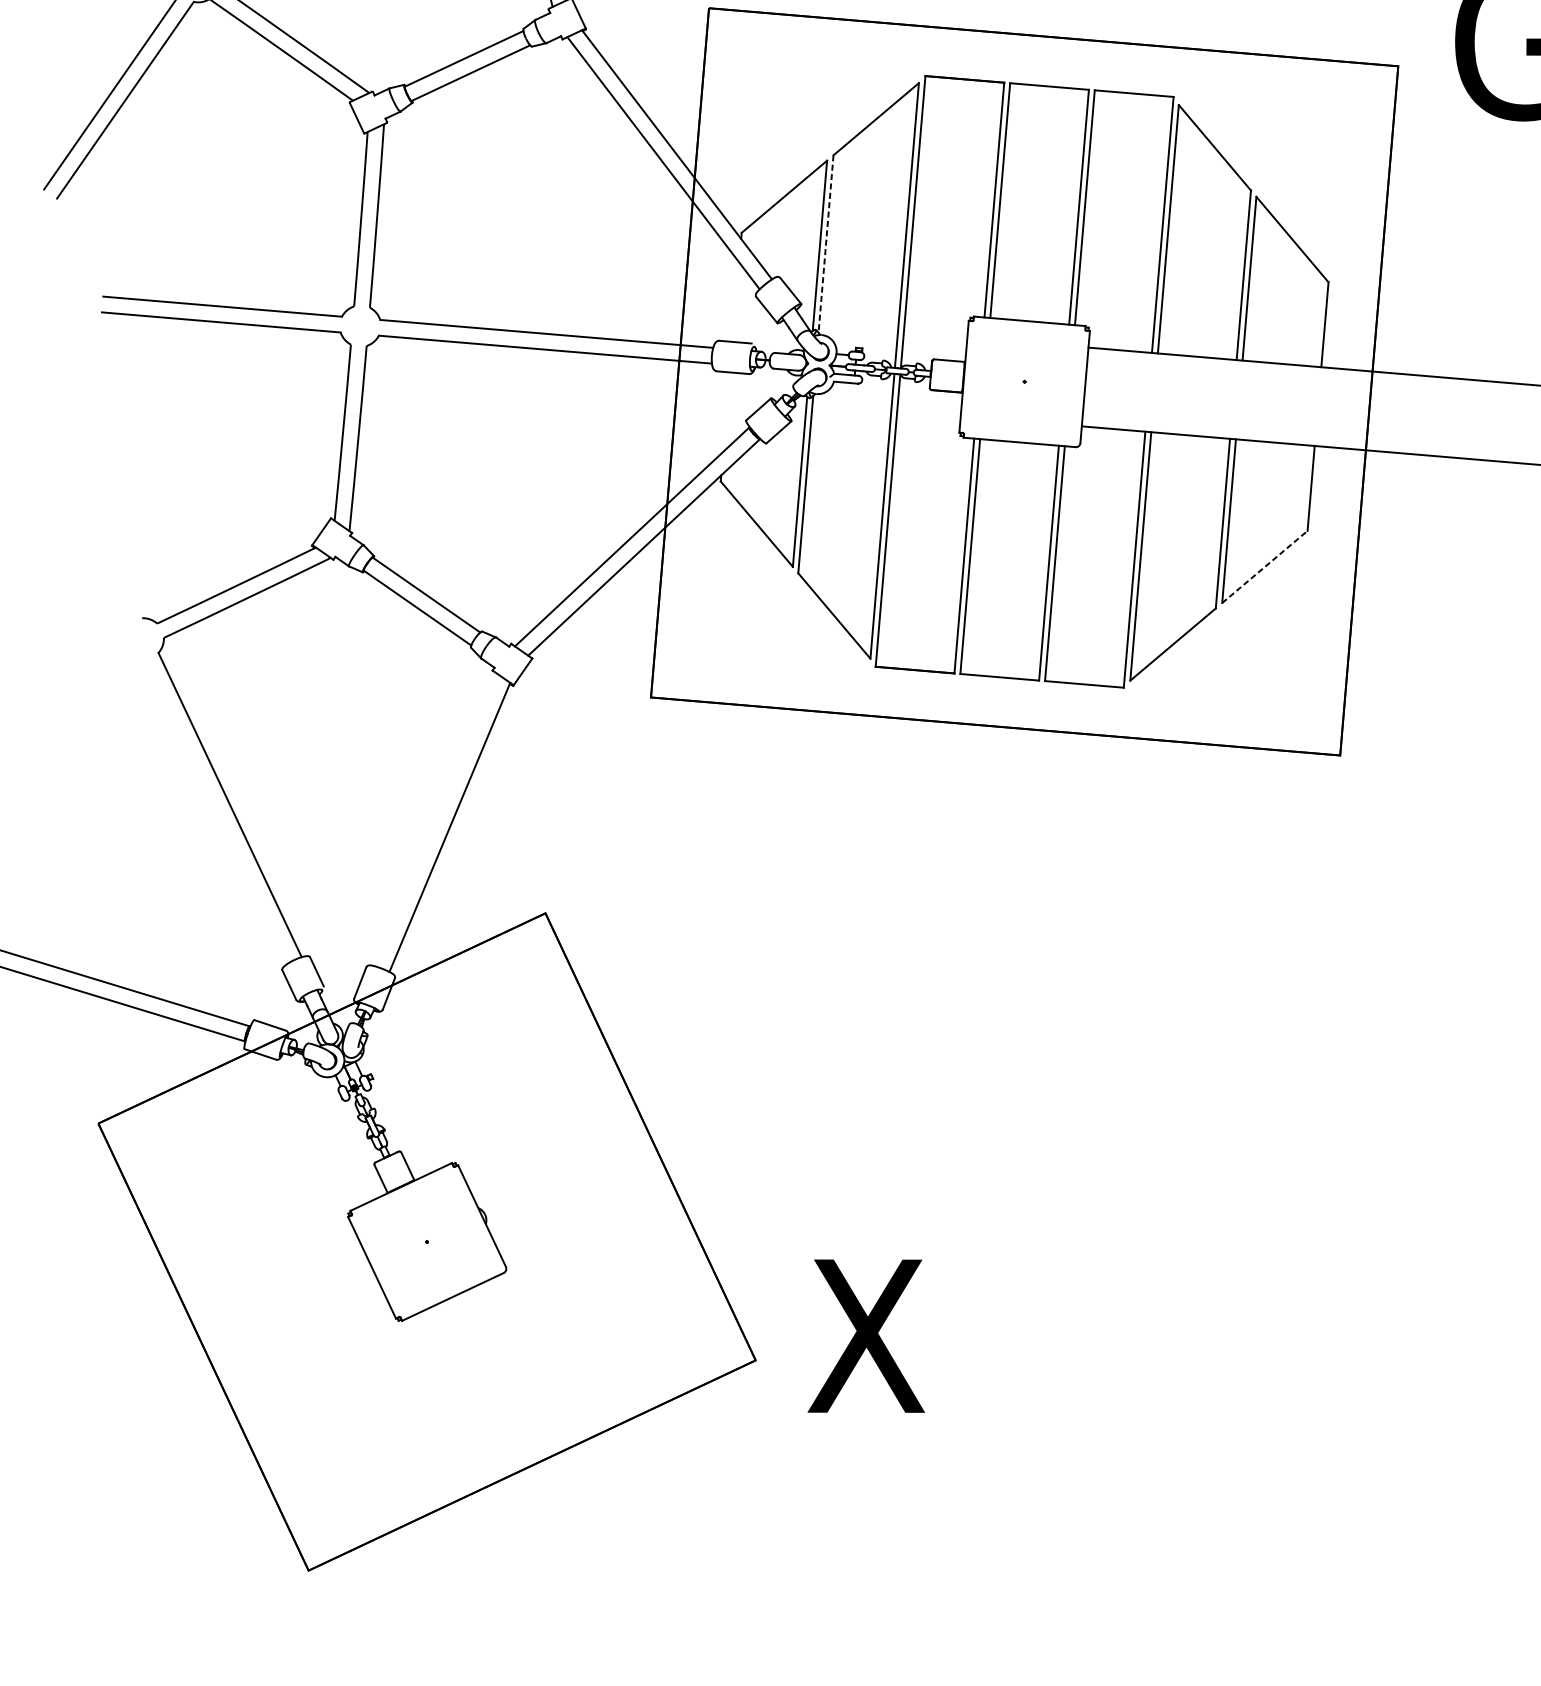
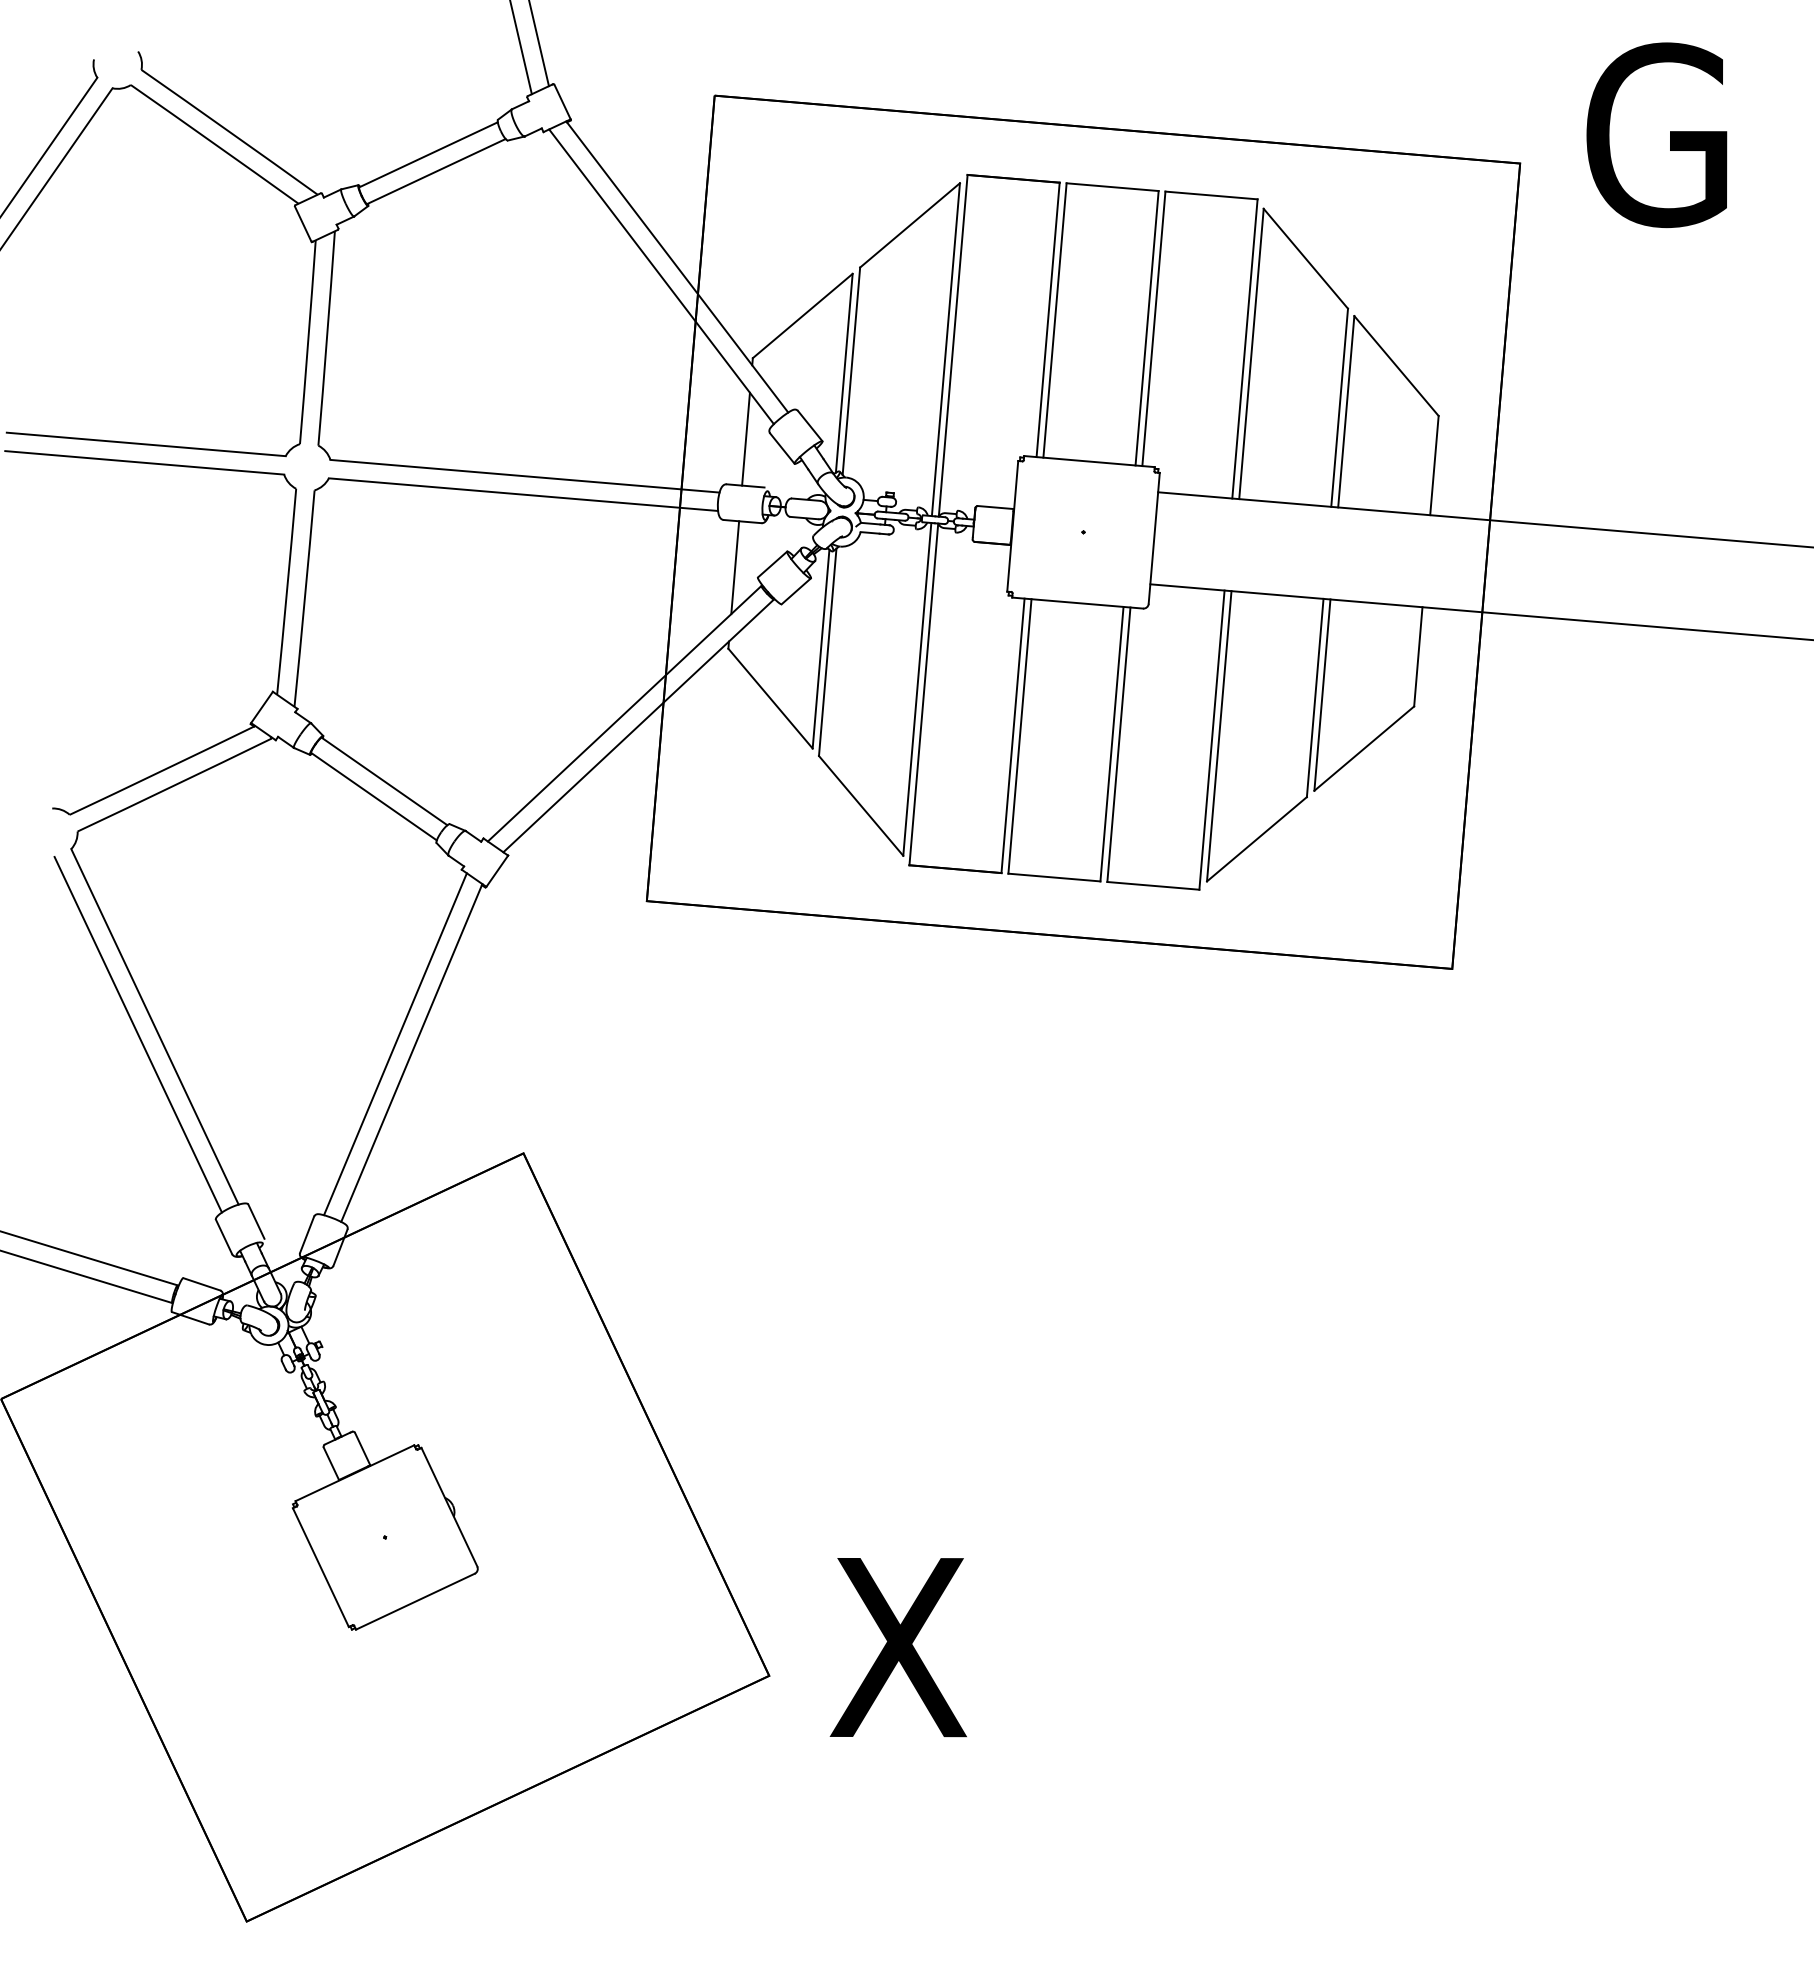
line: (826, 244) -> (851, 371), dashed -> solid
line: (735, 301) -> (745, 438), added
line: (726, 411) -> (735, 567), added
line: (1265, 566) -> (1364, 748), dashed -> solid
line: (215, 811) -> (137, 1034), added
line: (435, 820) -> (395, 1044), added

